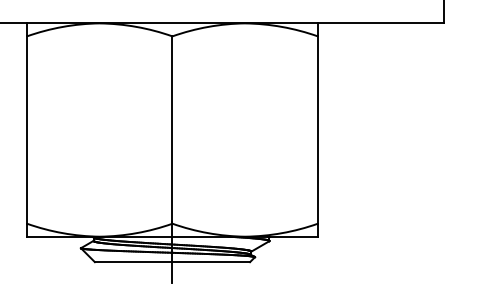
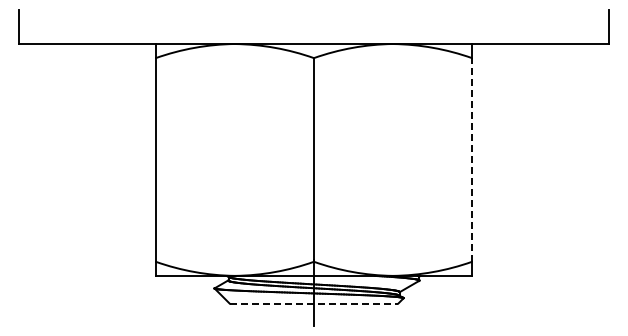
line: (318, 129) -> (472, 159), solid -> dashed
line: (172, 262) -> (314, 303), solid -> dashed

